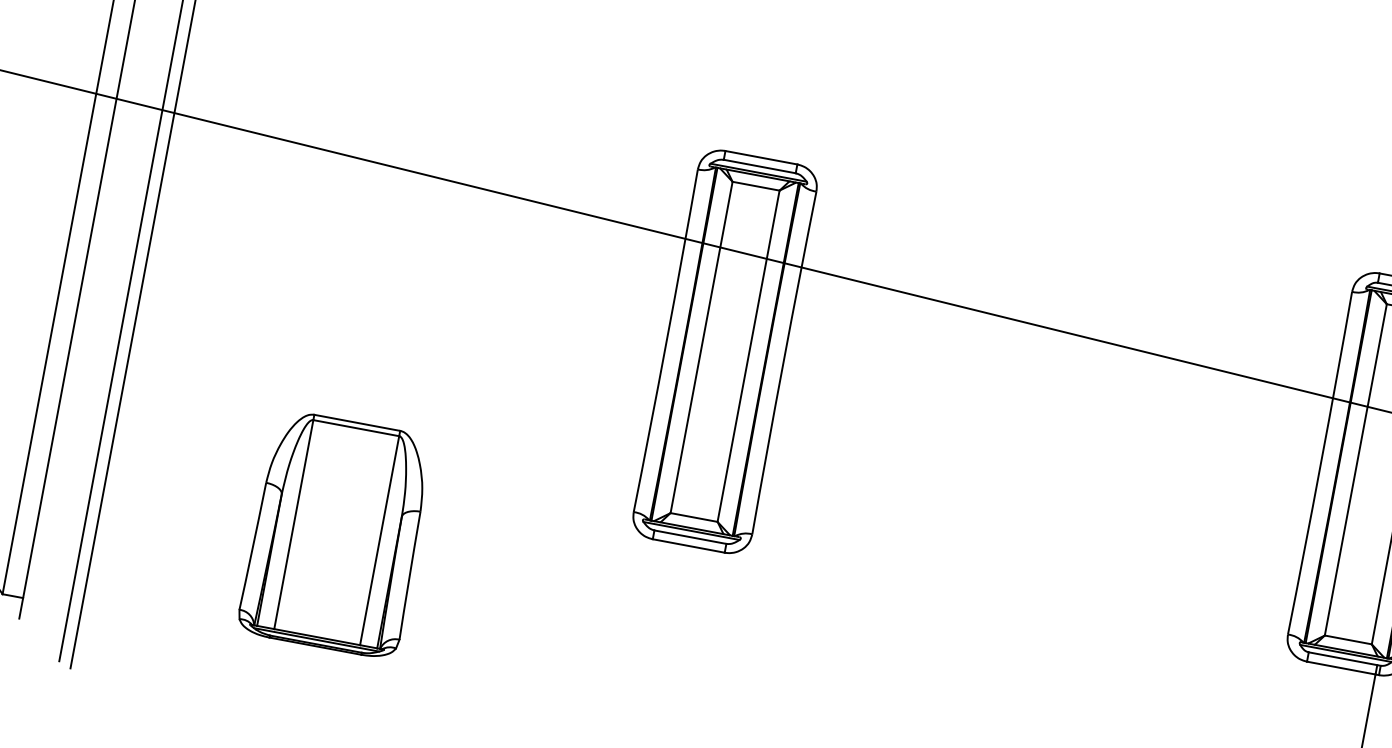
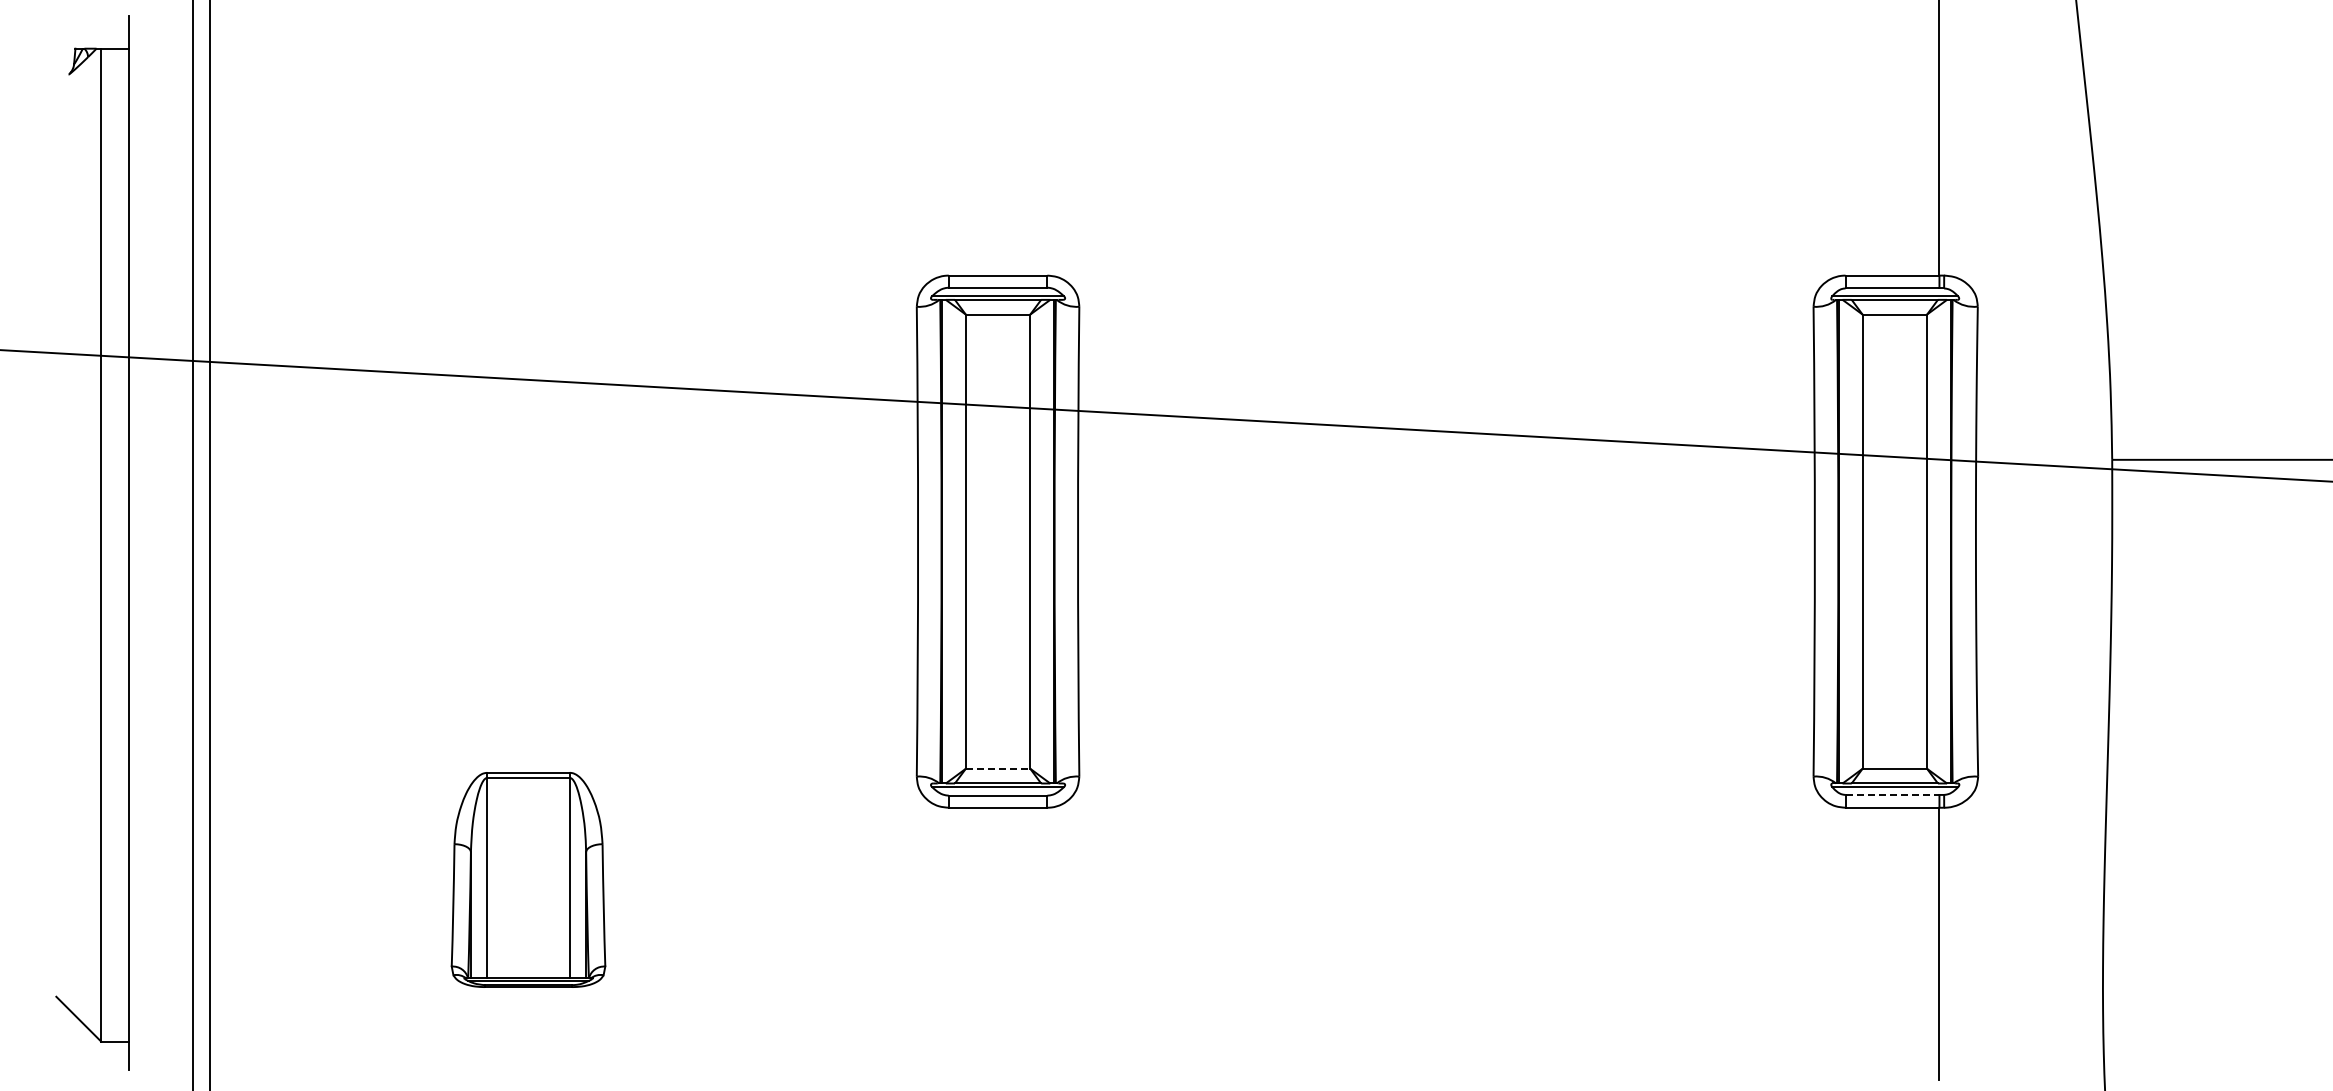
line: (694, 517) -> (998, 768), solid -> dashed
part: (336, 534) -> (528, 879), size x0.7
line: (1343, 658) -> (1892, 794), solid -> dashed

